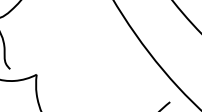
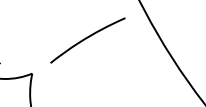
curve: (79, 42) -> (88, 38), added

